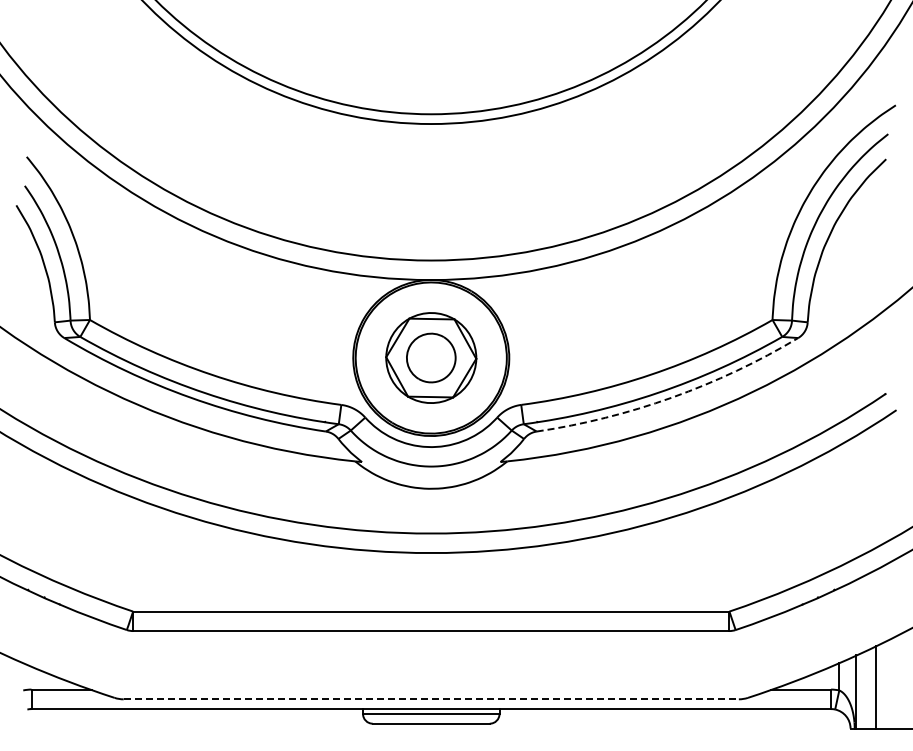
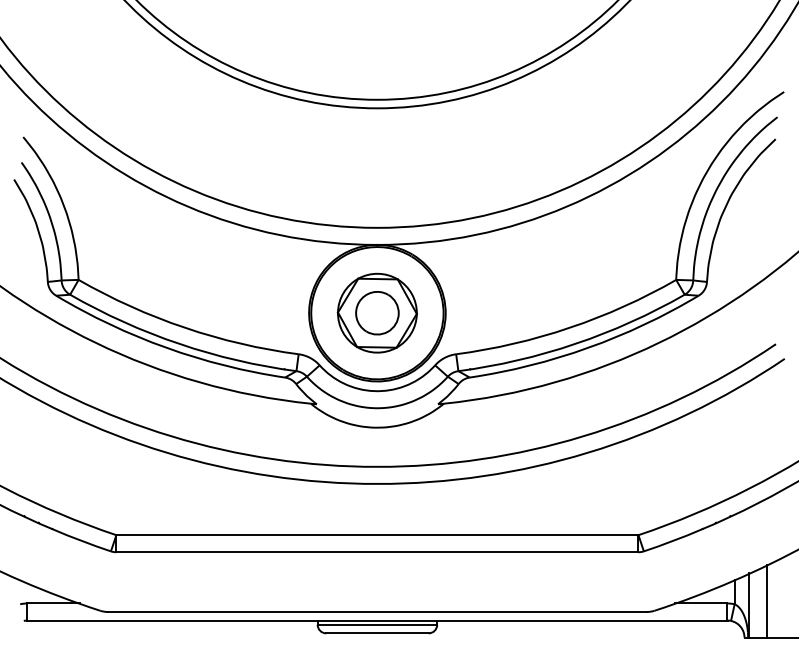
arc: (672, 397) -> (588, 347), dashed -> solid
line: (431, 699) -> (377, 612), dashed -> solid

